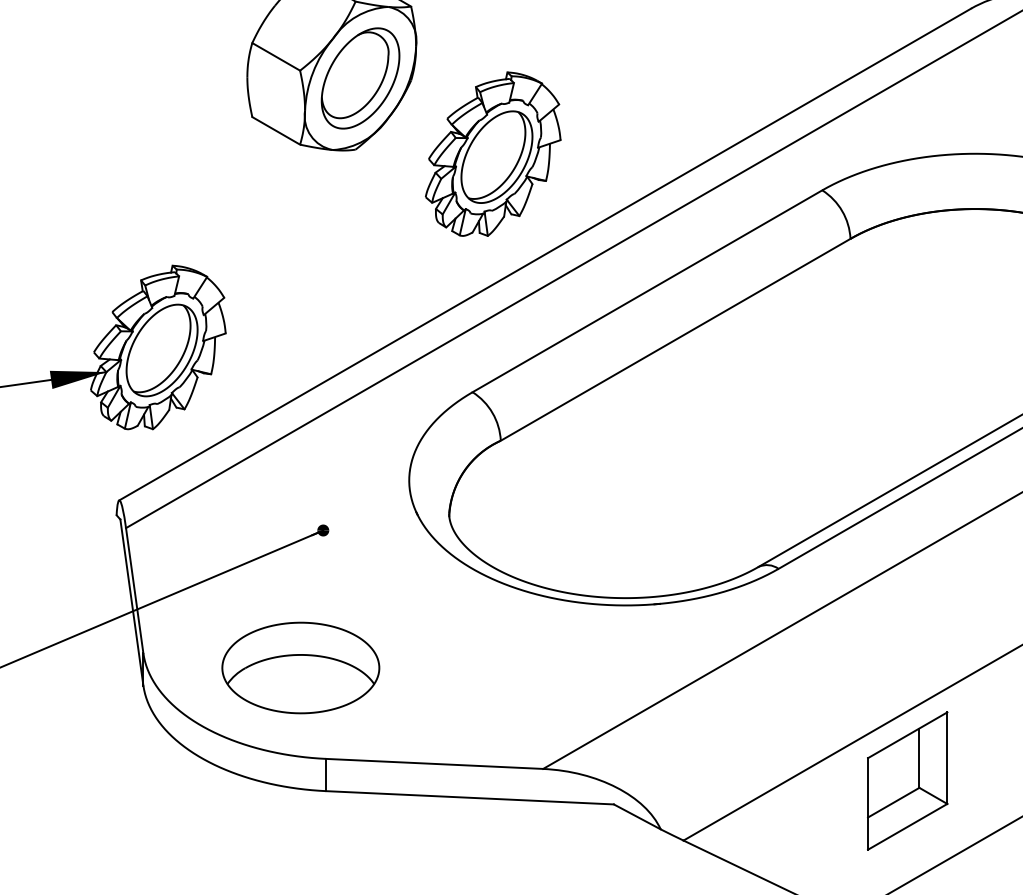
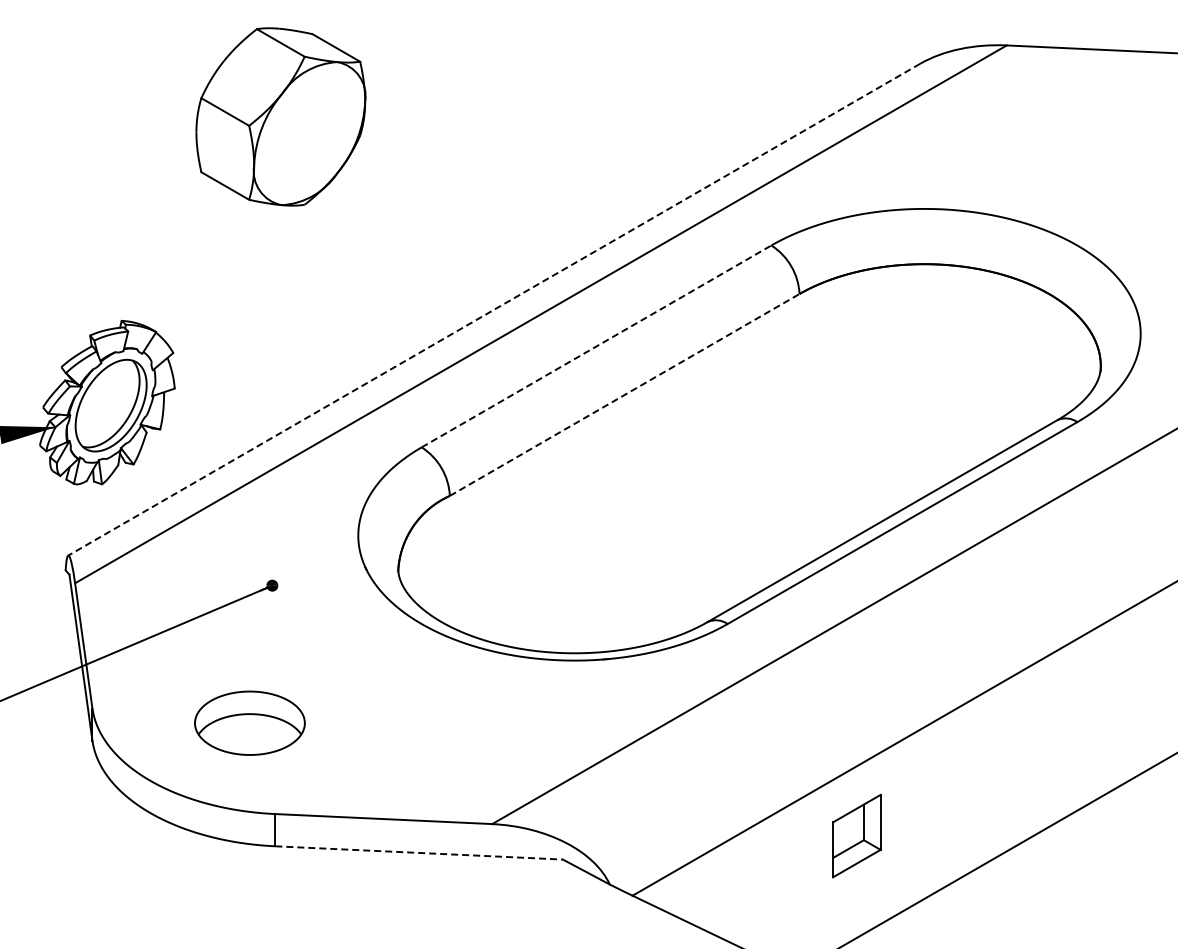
part: (360, 78) -> (309, 133), removed
part: (493, 153) -> (442, 208), removed
line: (545, 254) -> (494, 309), solid -> dashed
line: (647, 291) -> (596, 346), solid -> dashed
line: (675, 339) -> (624, 394), solid -> dashed
part: (300, 668) -> (249, 723), size x0.7
part: (907, 780) -> (856, 835), size x0.6
line: (470, 797) -> (419, 852), solid -> dashed

